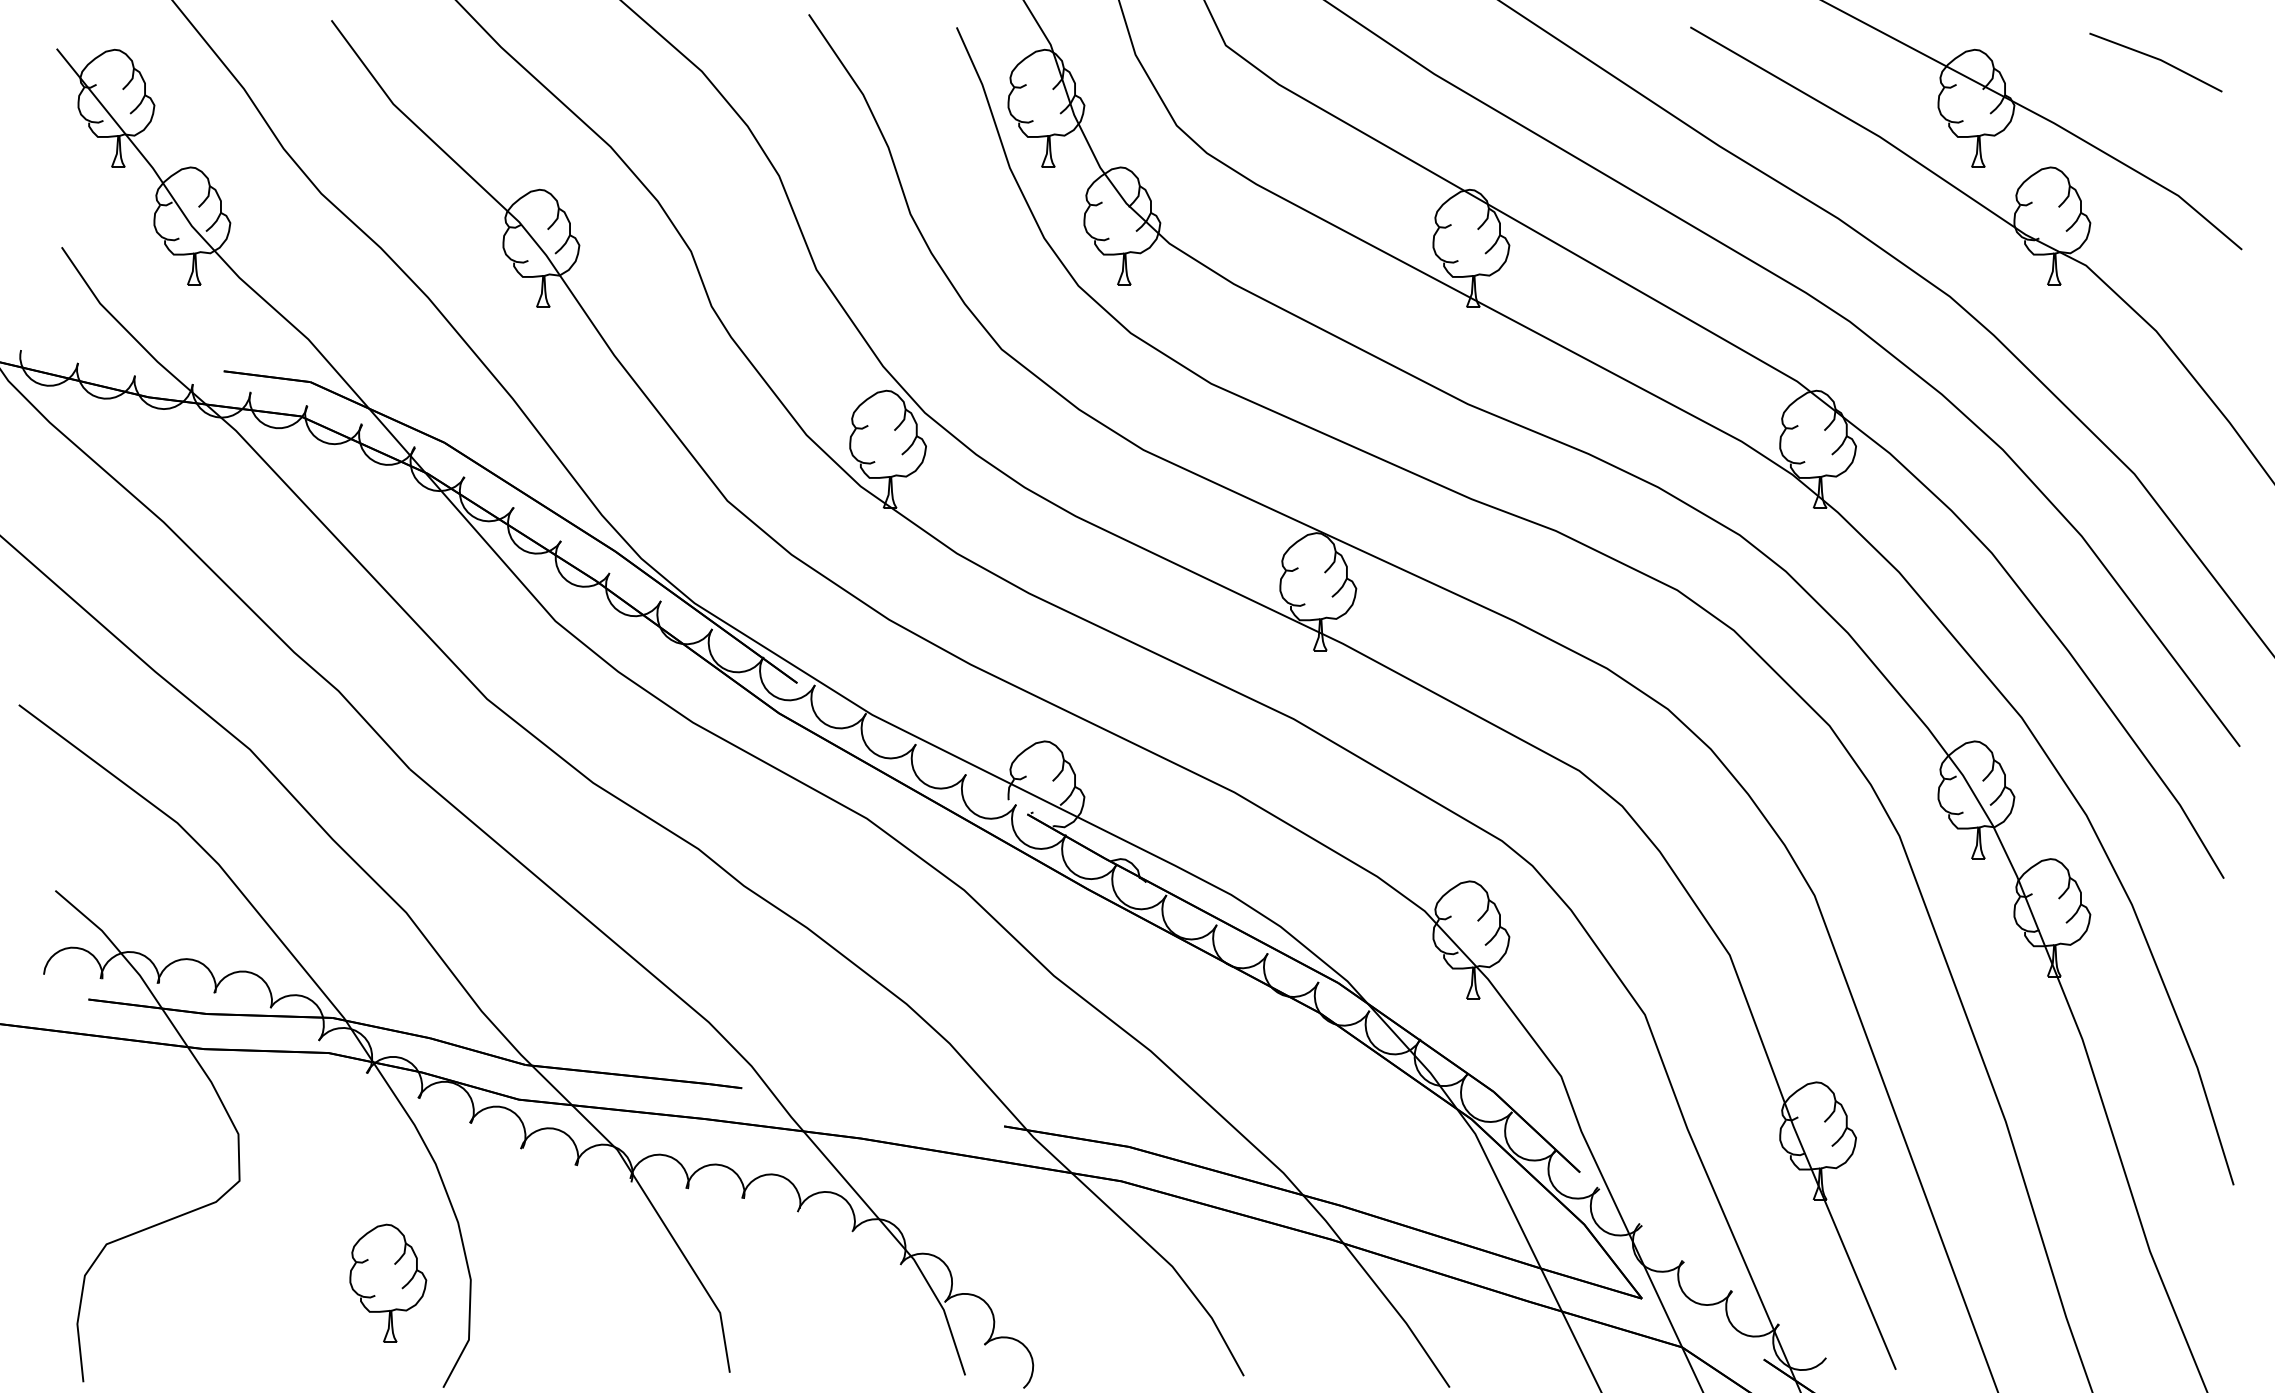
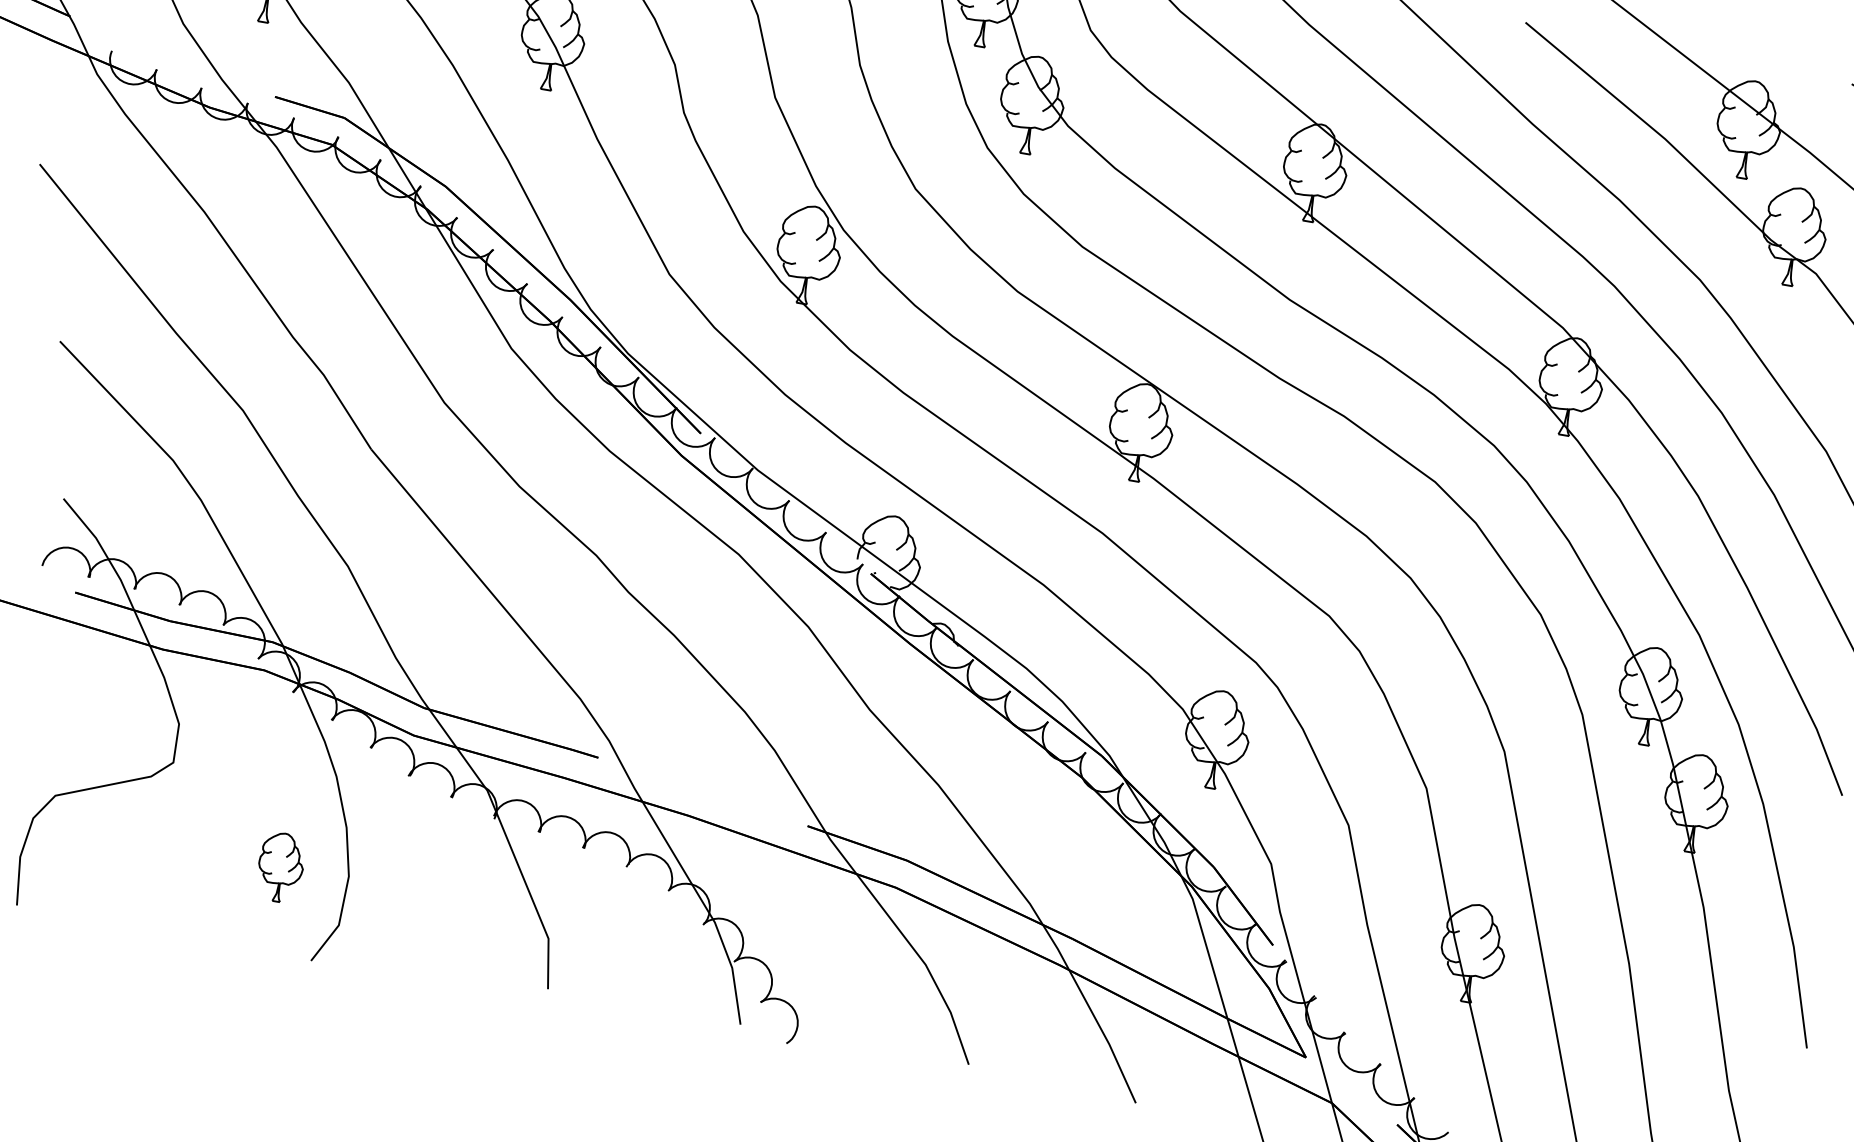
part: (388, 1282) -> (281, 866), size x0.7

